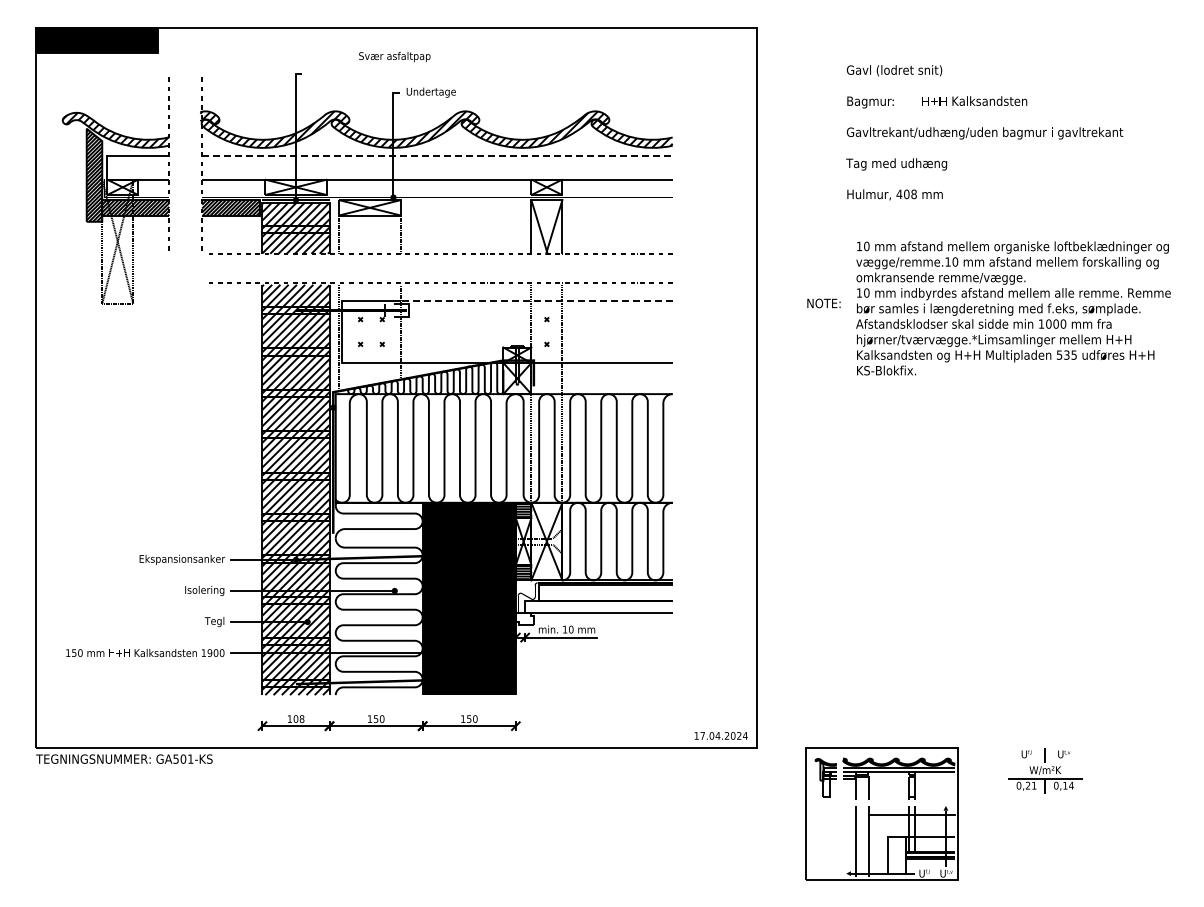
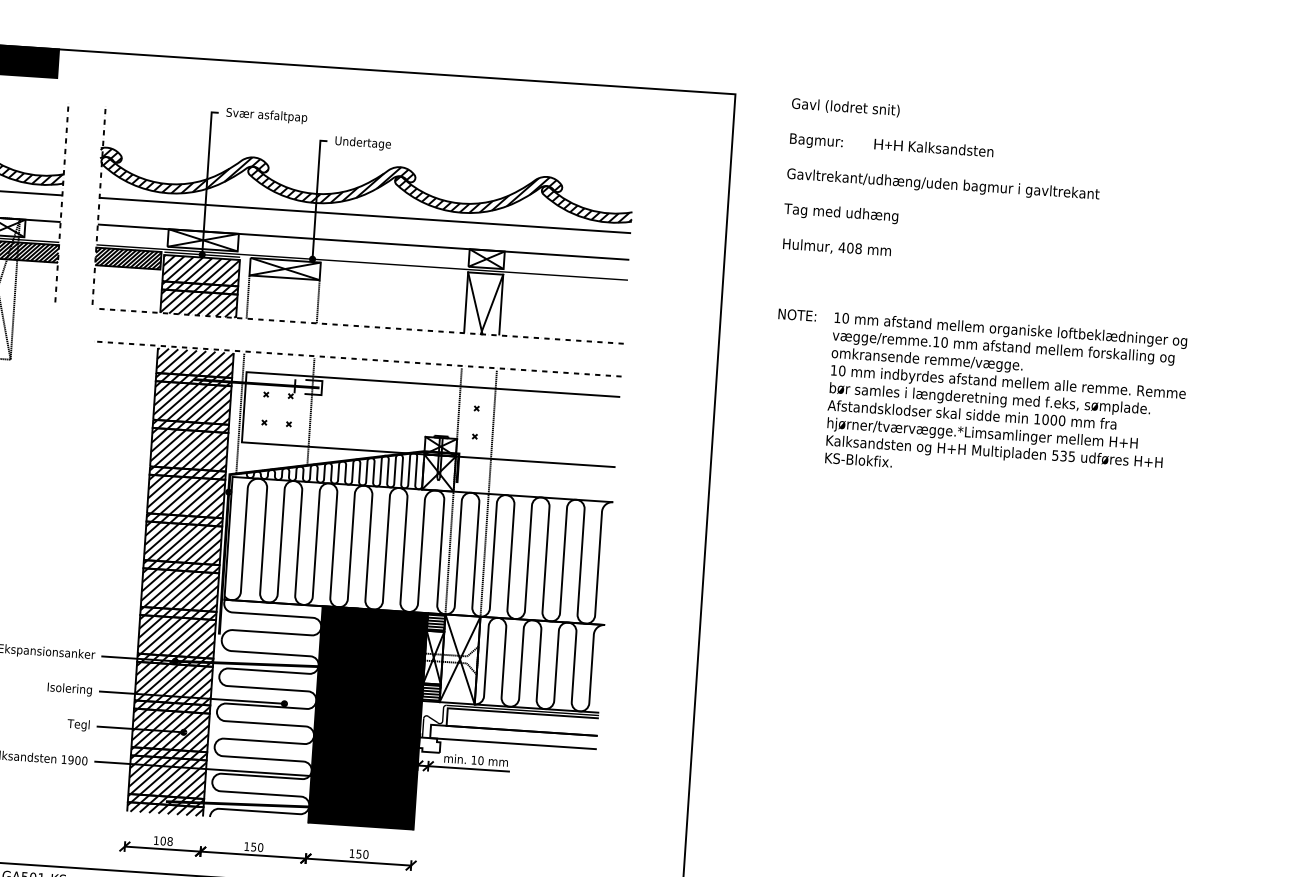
text: (394, 57) -> (266, 116), moved
text: (984, 132) -> (942, 184), moved
line: (437, 155) -> (365, 214), dashed -> solid
line: (536, 300) -> (466, 386), dashed -> solid
text: (823, 303) -> (796, 315), moved
text: (1013, 308) -> (1006, 399), moved

